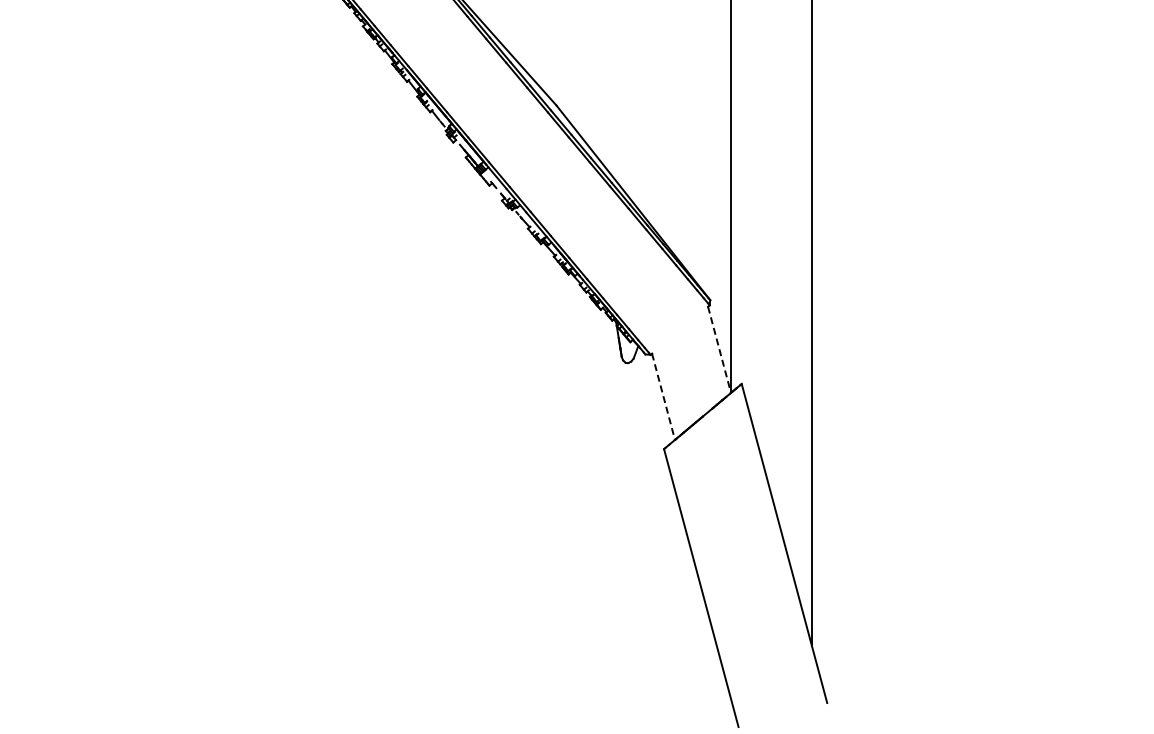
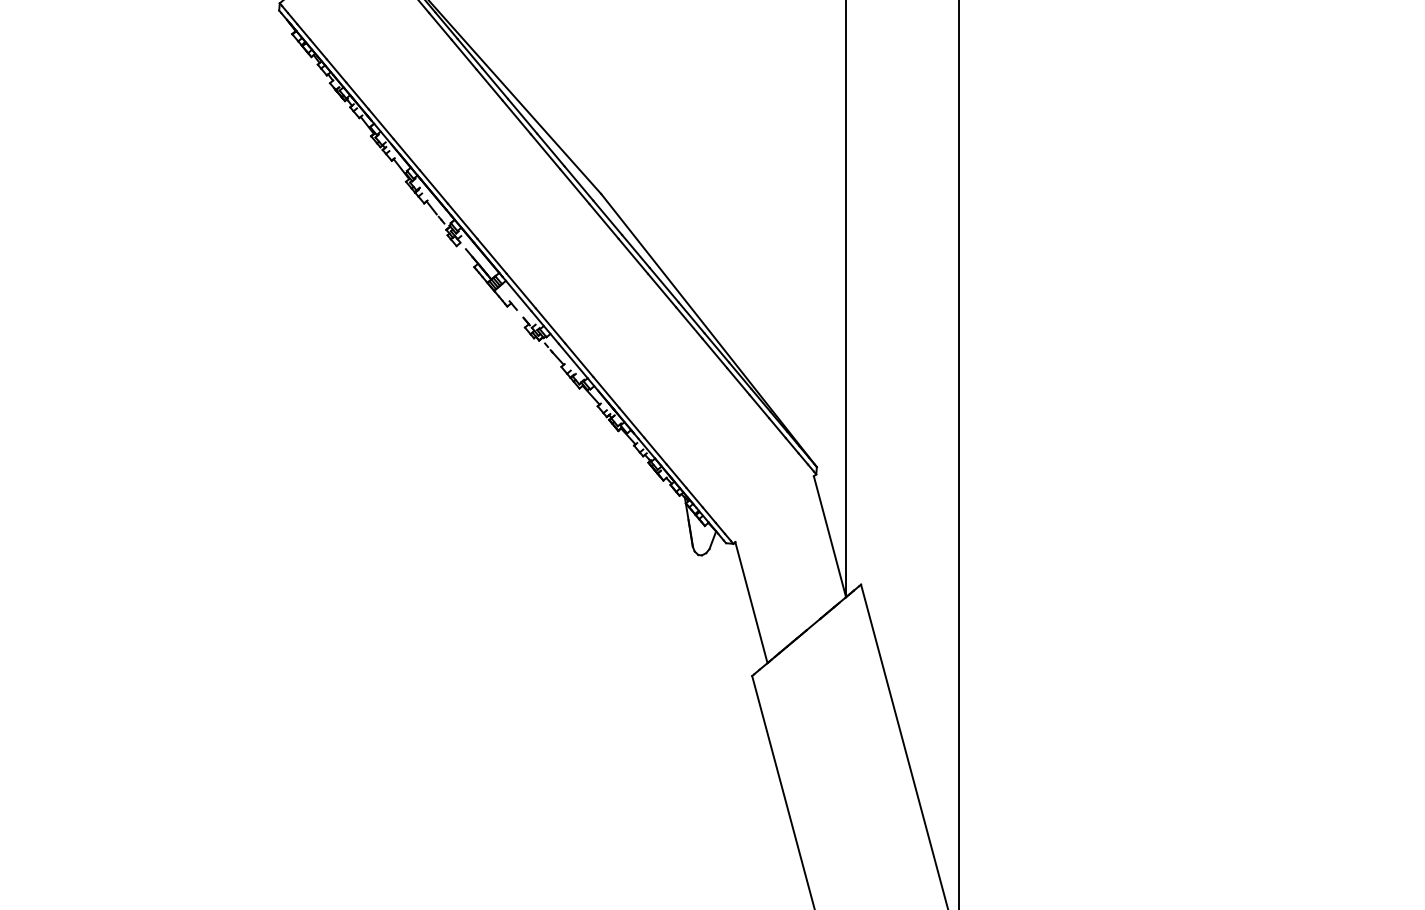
line: (719, 349) -> (829, 536), dashed -> solid
line: (663, 396) -> (751, 602), dashed -> solid

